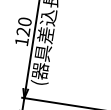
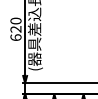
text: (21, 41) -> (15, 37), 120 -> 620

